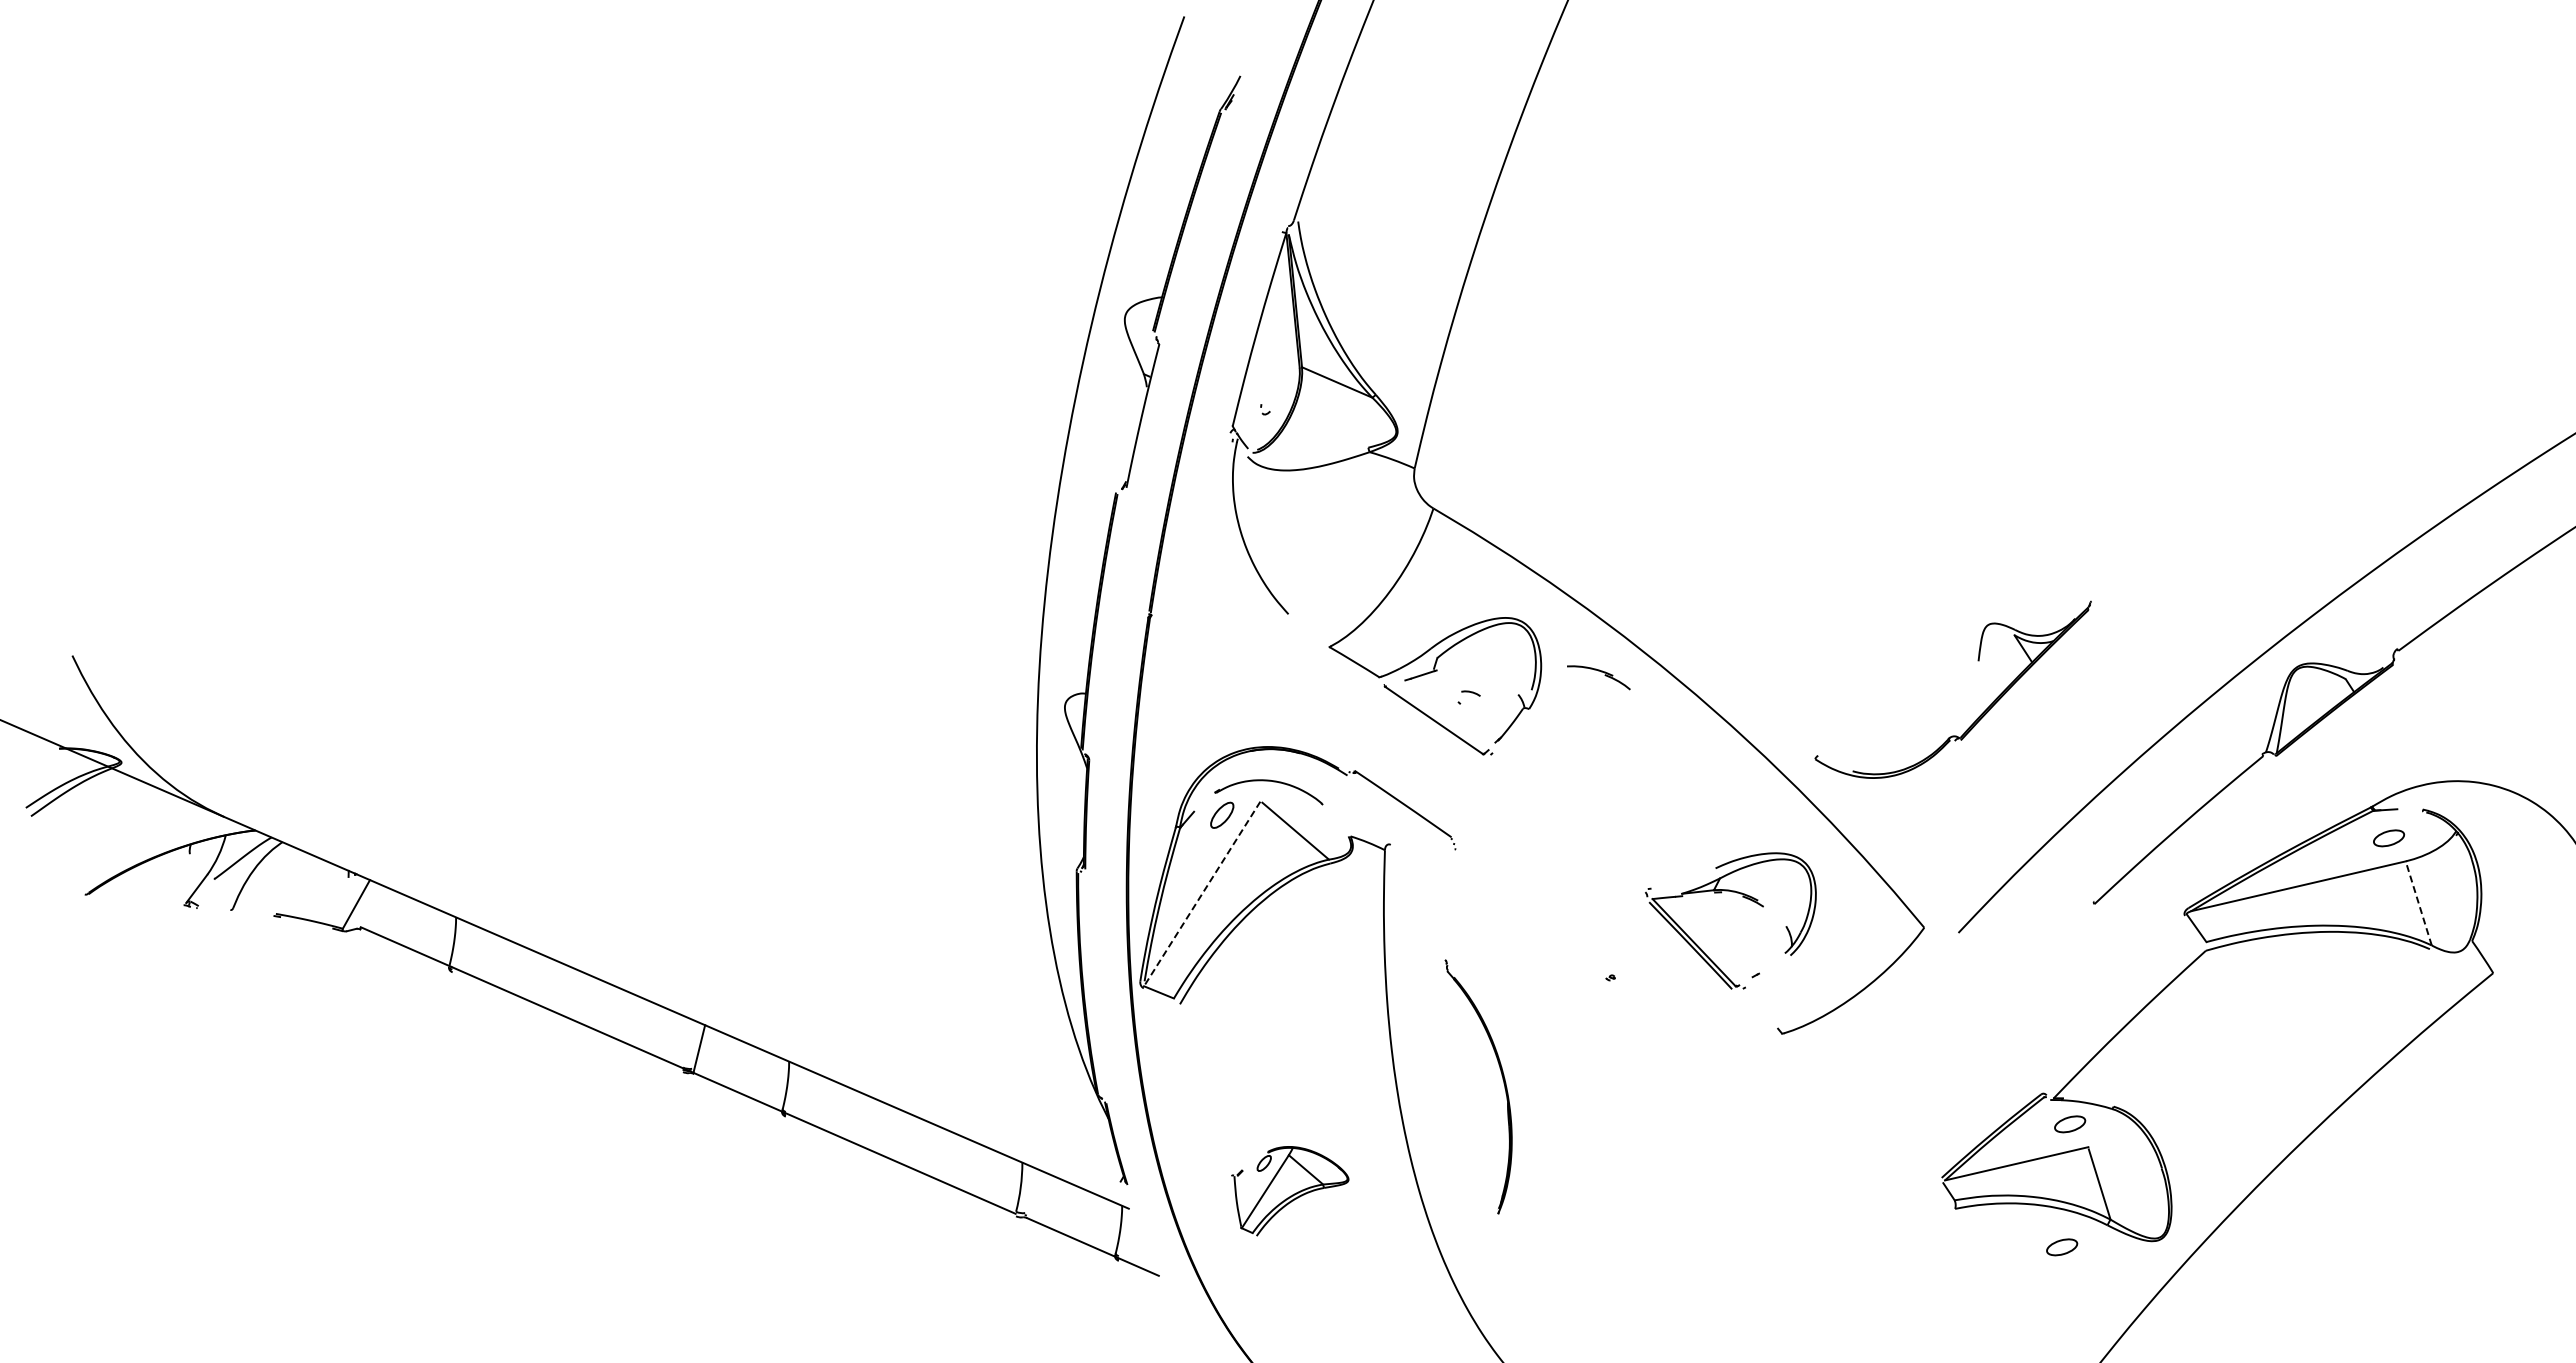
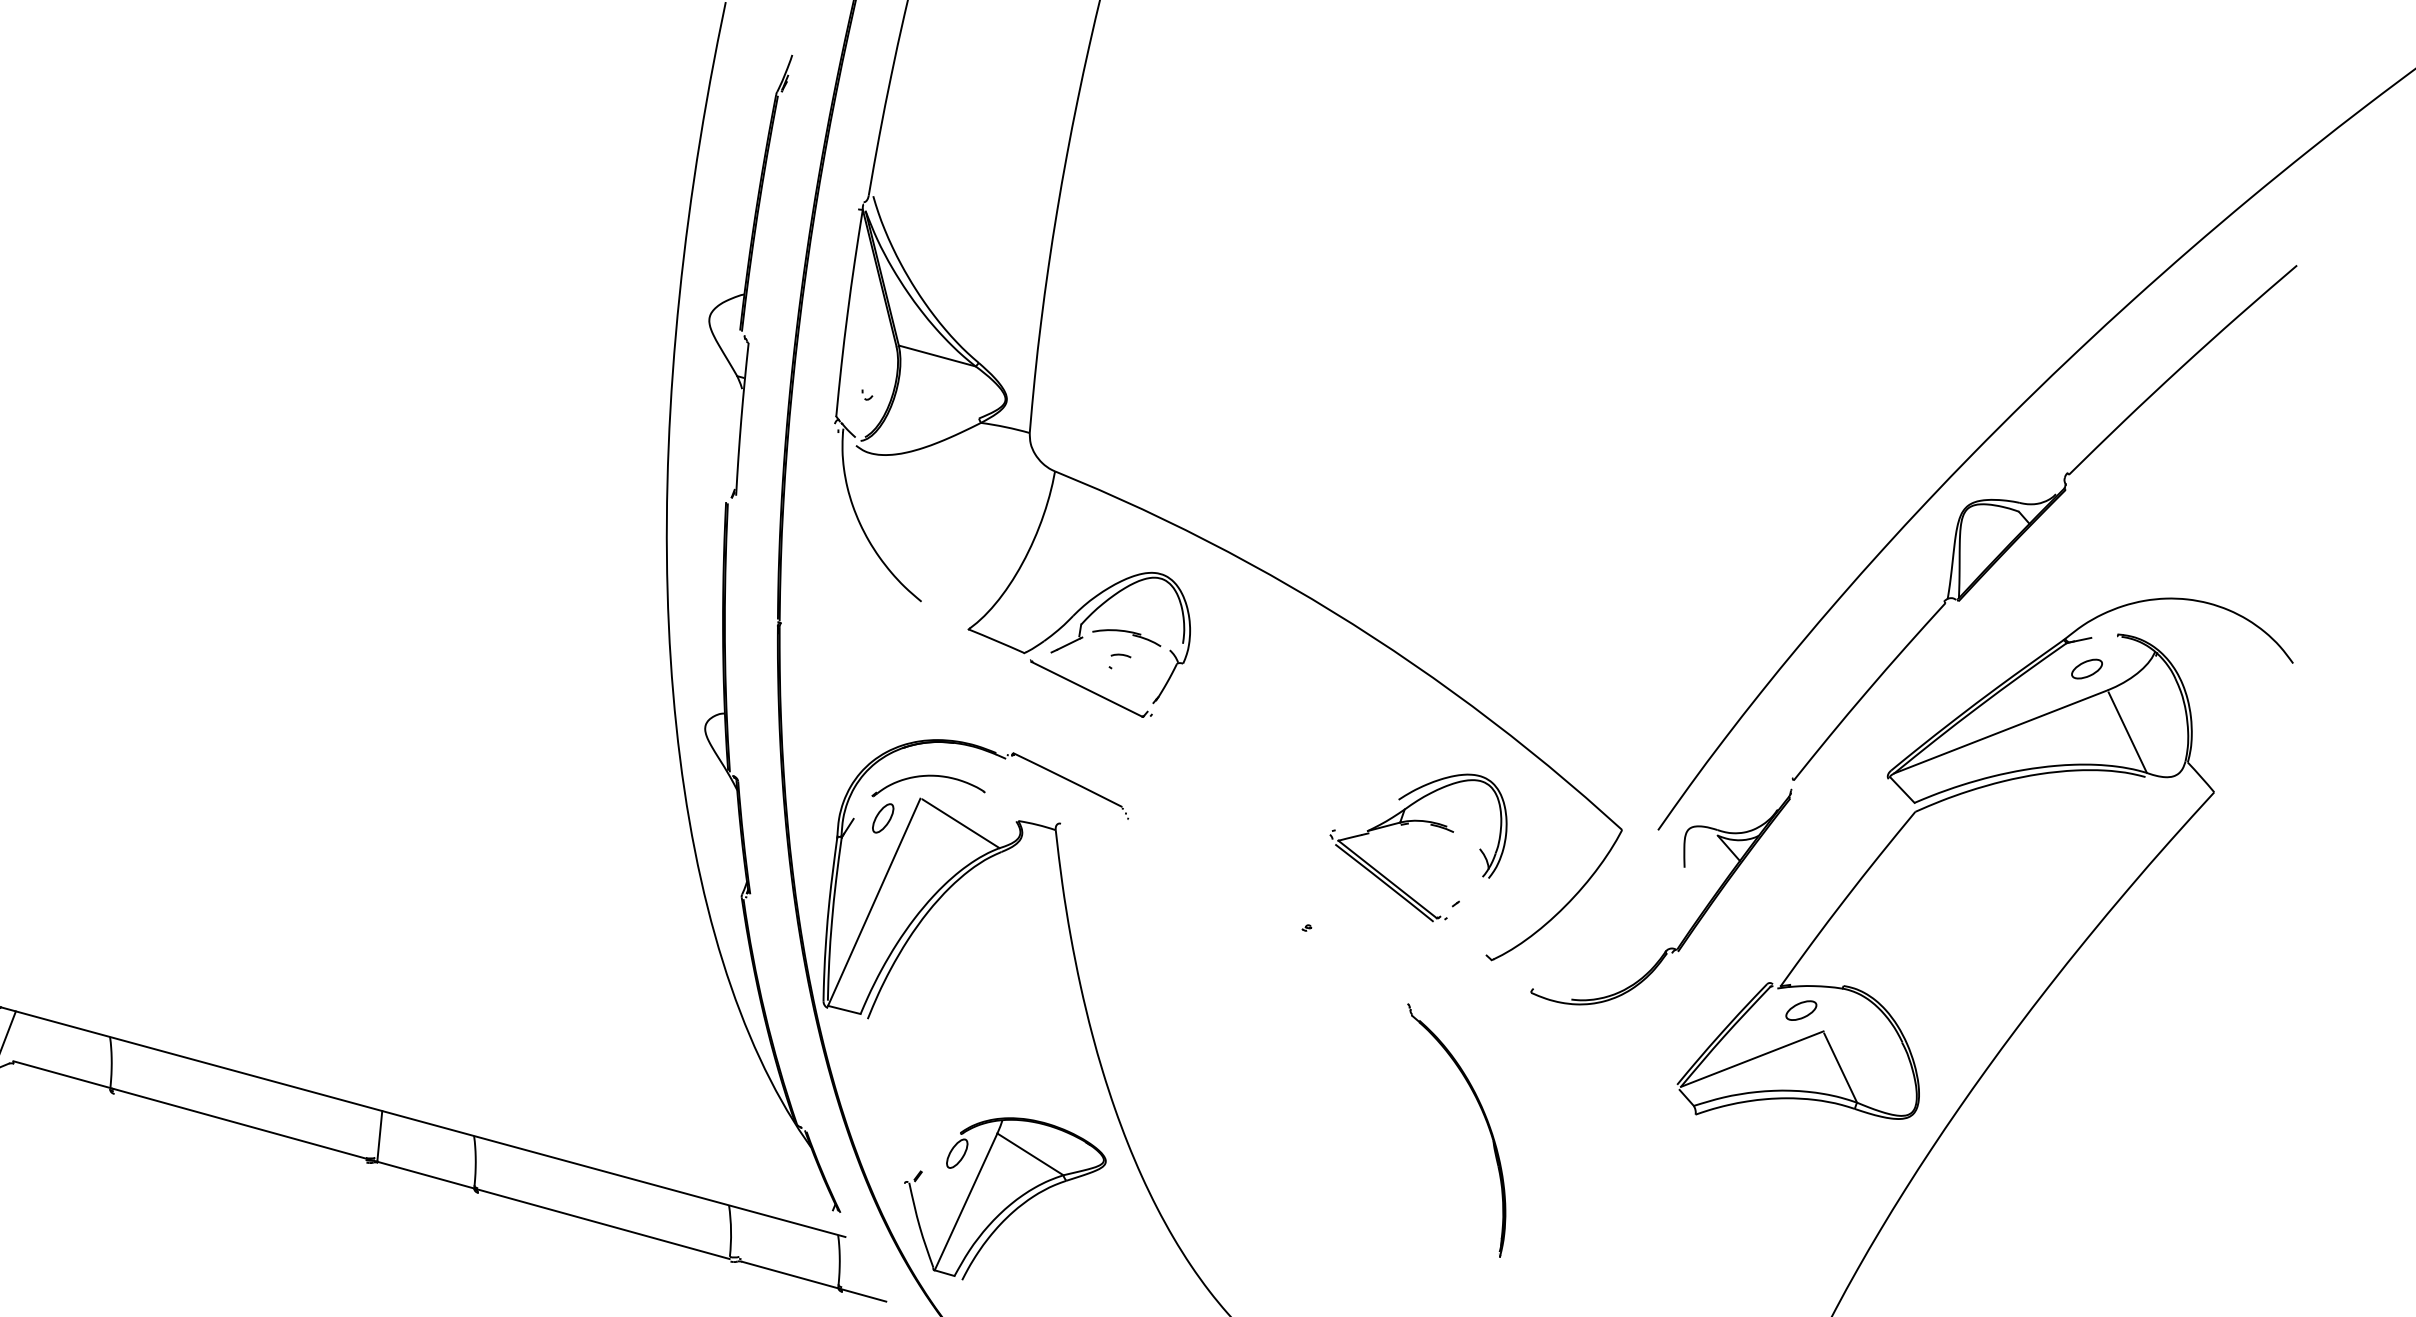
part: (1598, 677) -> (1126, 638), moved
part: (1979, 715) -> (1693, 923), moved
line: (1201, 894) -> (873, 902), dashed -> solid
line: (2419, 904) -> (2128, 732), dashed -> solid
part: (1502, 1079) -> (1484, 1118), moved
part: (1290, 1191) -> (1009, 1195), size x1.67
part: (2062, 1247) -> (1811, 1138), removed

